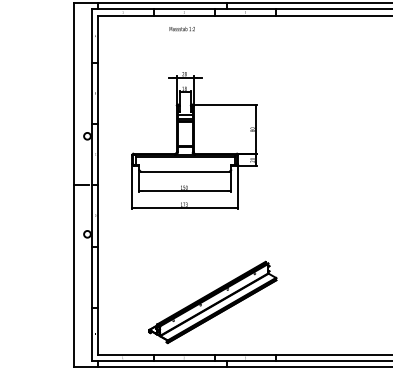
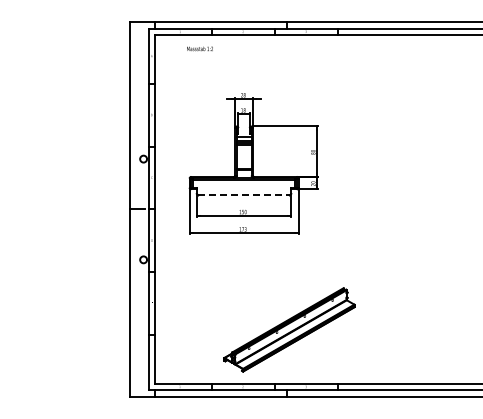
text: (181, 28) -> (199, 48), moved
line: (185, 171) -> (244, 195), solid -> dashed
part: (212, 302) -> (289, 329), moved

